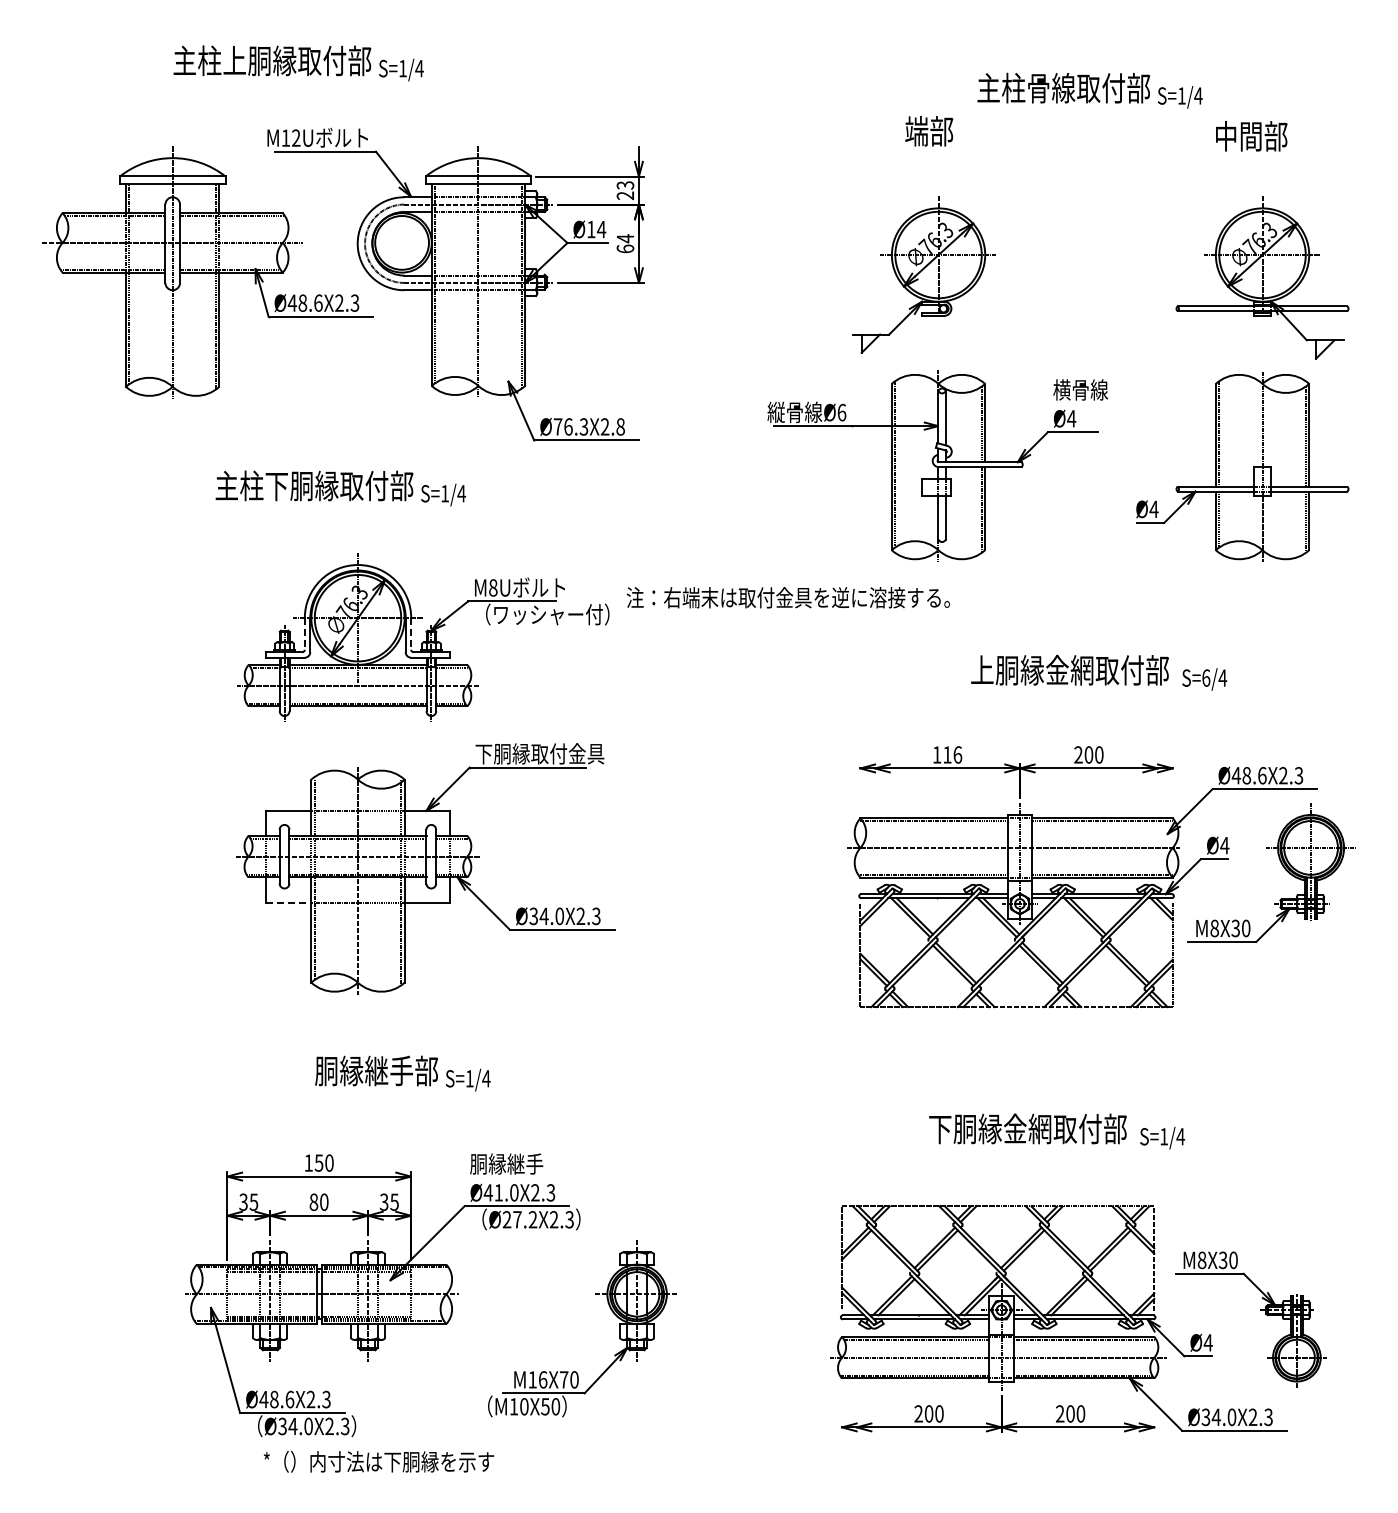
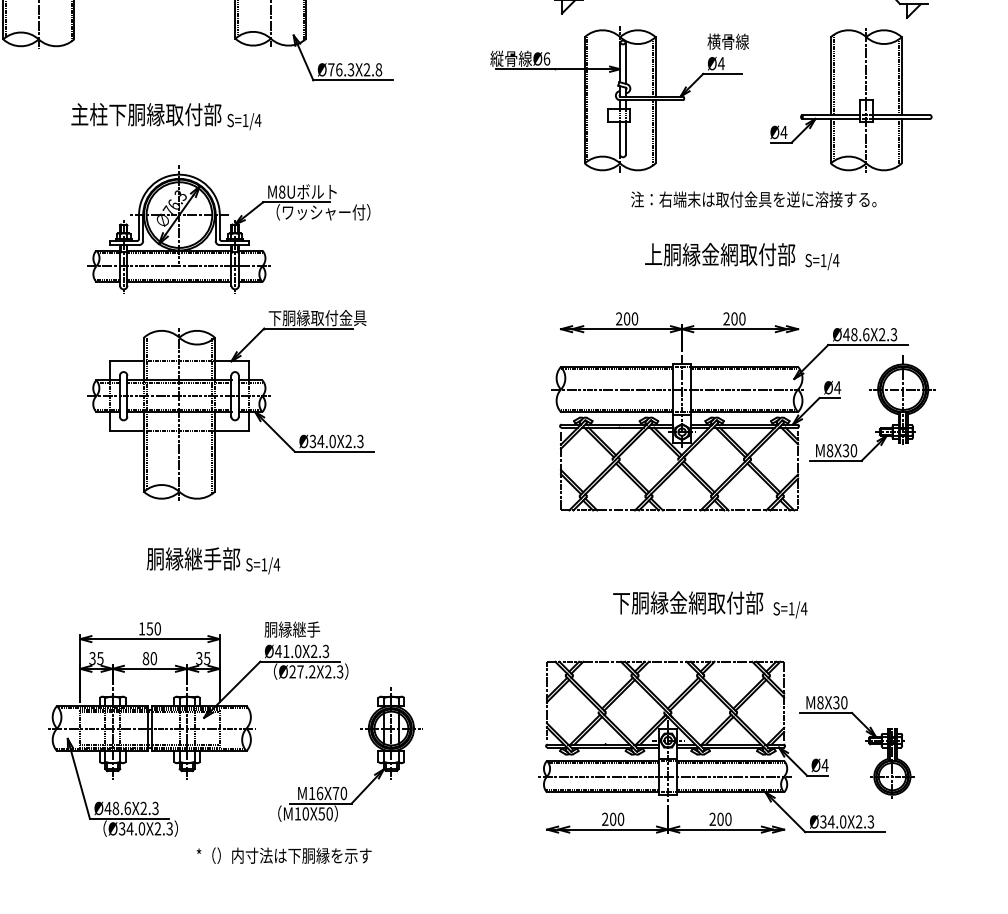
text: (787, 597) -> (753, 199), moved
line: (304, 634) -> (138, 227), dashed -> solid
line: (411, 634) -> (220, 227), dashed -> solid
text: (1206, 677) -> (823, 260), S=6/4 -> S=1/4
text: (947, 754) -> (627, 318), 116 -> 200
line: (288, 902) -> (126, 430), dashed -> solid
text: (379, 1461) -> (284, 855), moved

